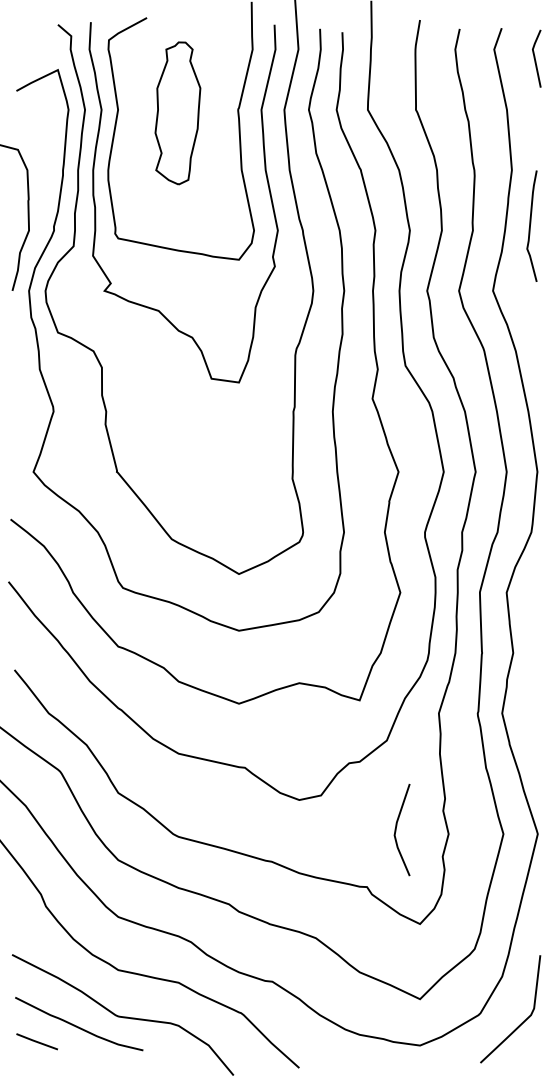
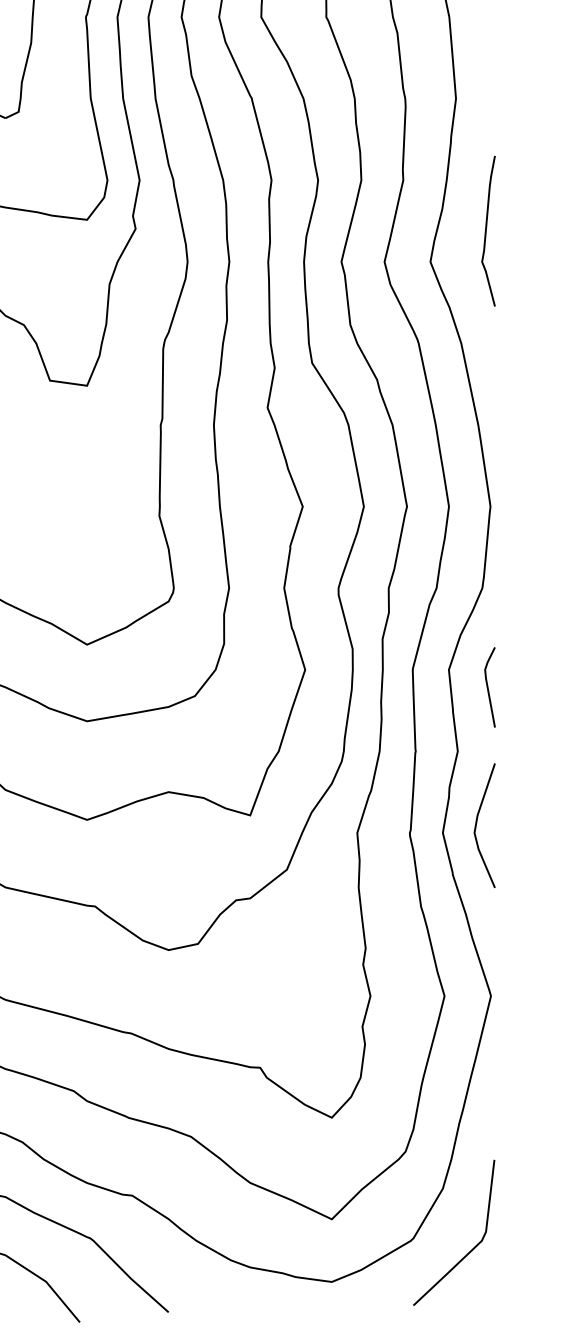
curve: (530, 225) -> (486, 230), moved
line: (536, 605) -> (489, 687), added
line: (397, 826) -> (478, 820), moved

